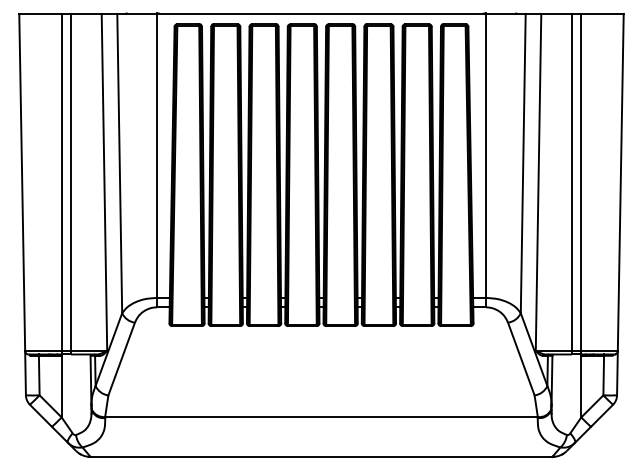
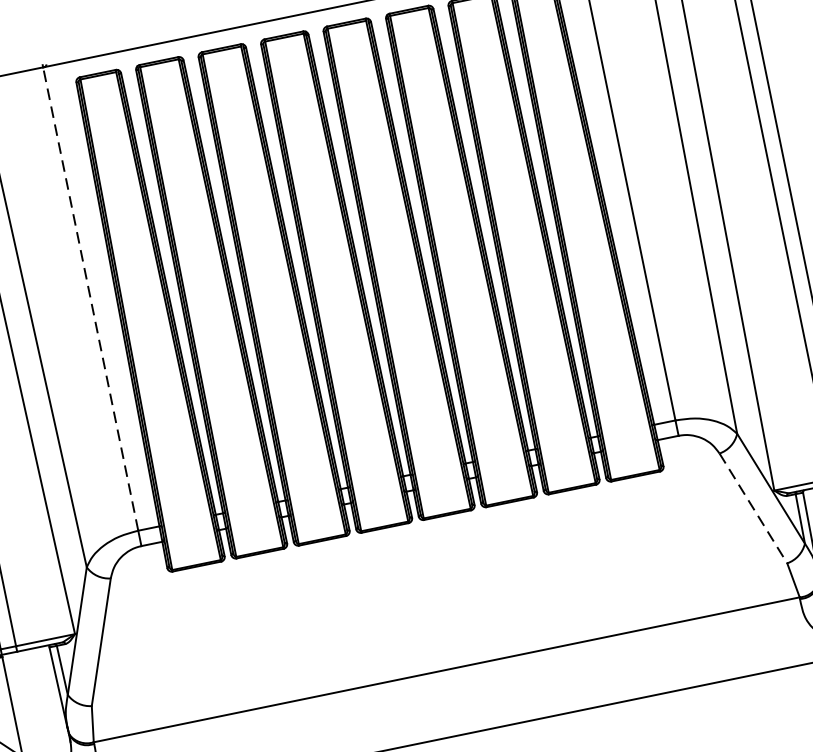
line: (156, 155) -> (89, 298), solid -> dashed
line: (521, 359) -> (753, 509), solid -> dashed

